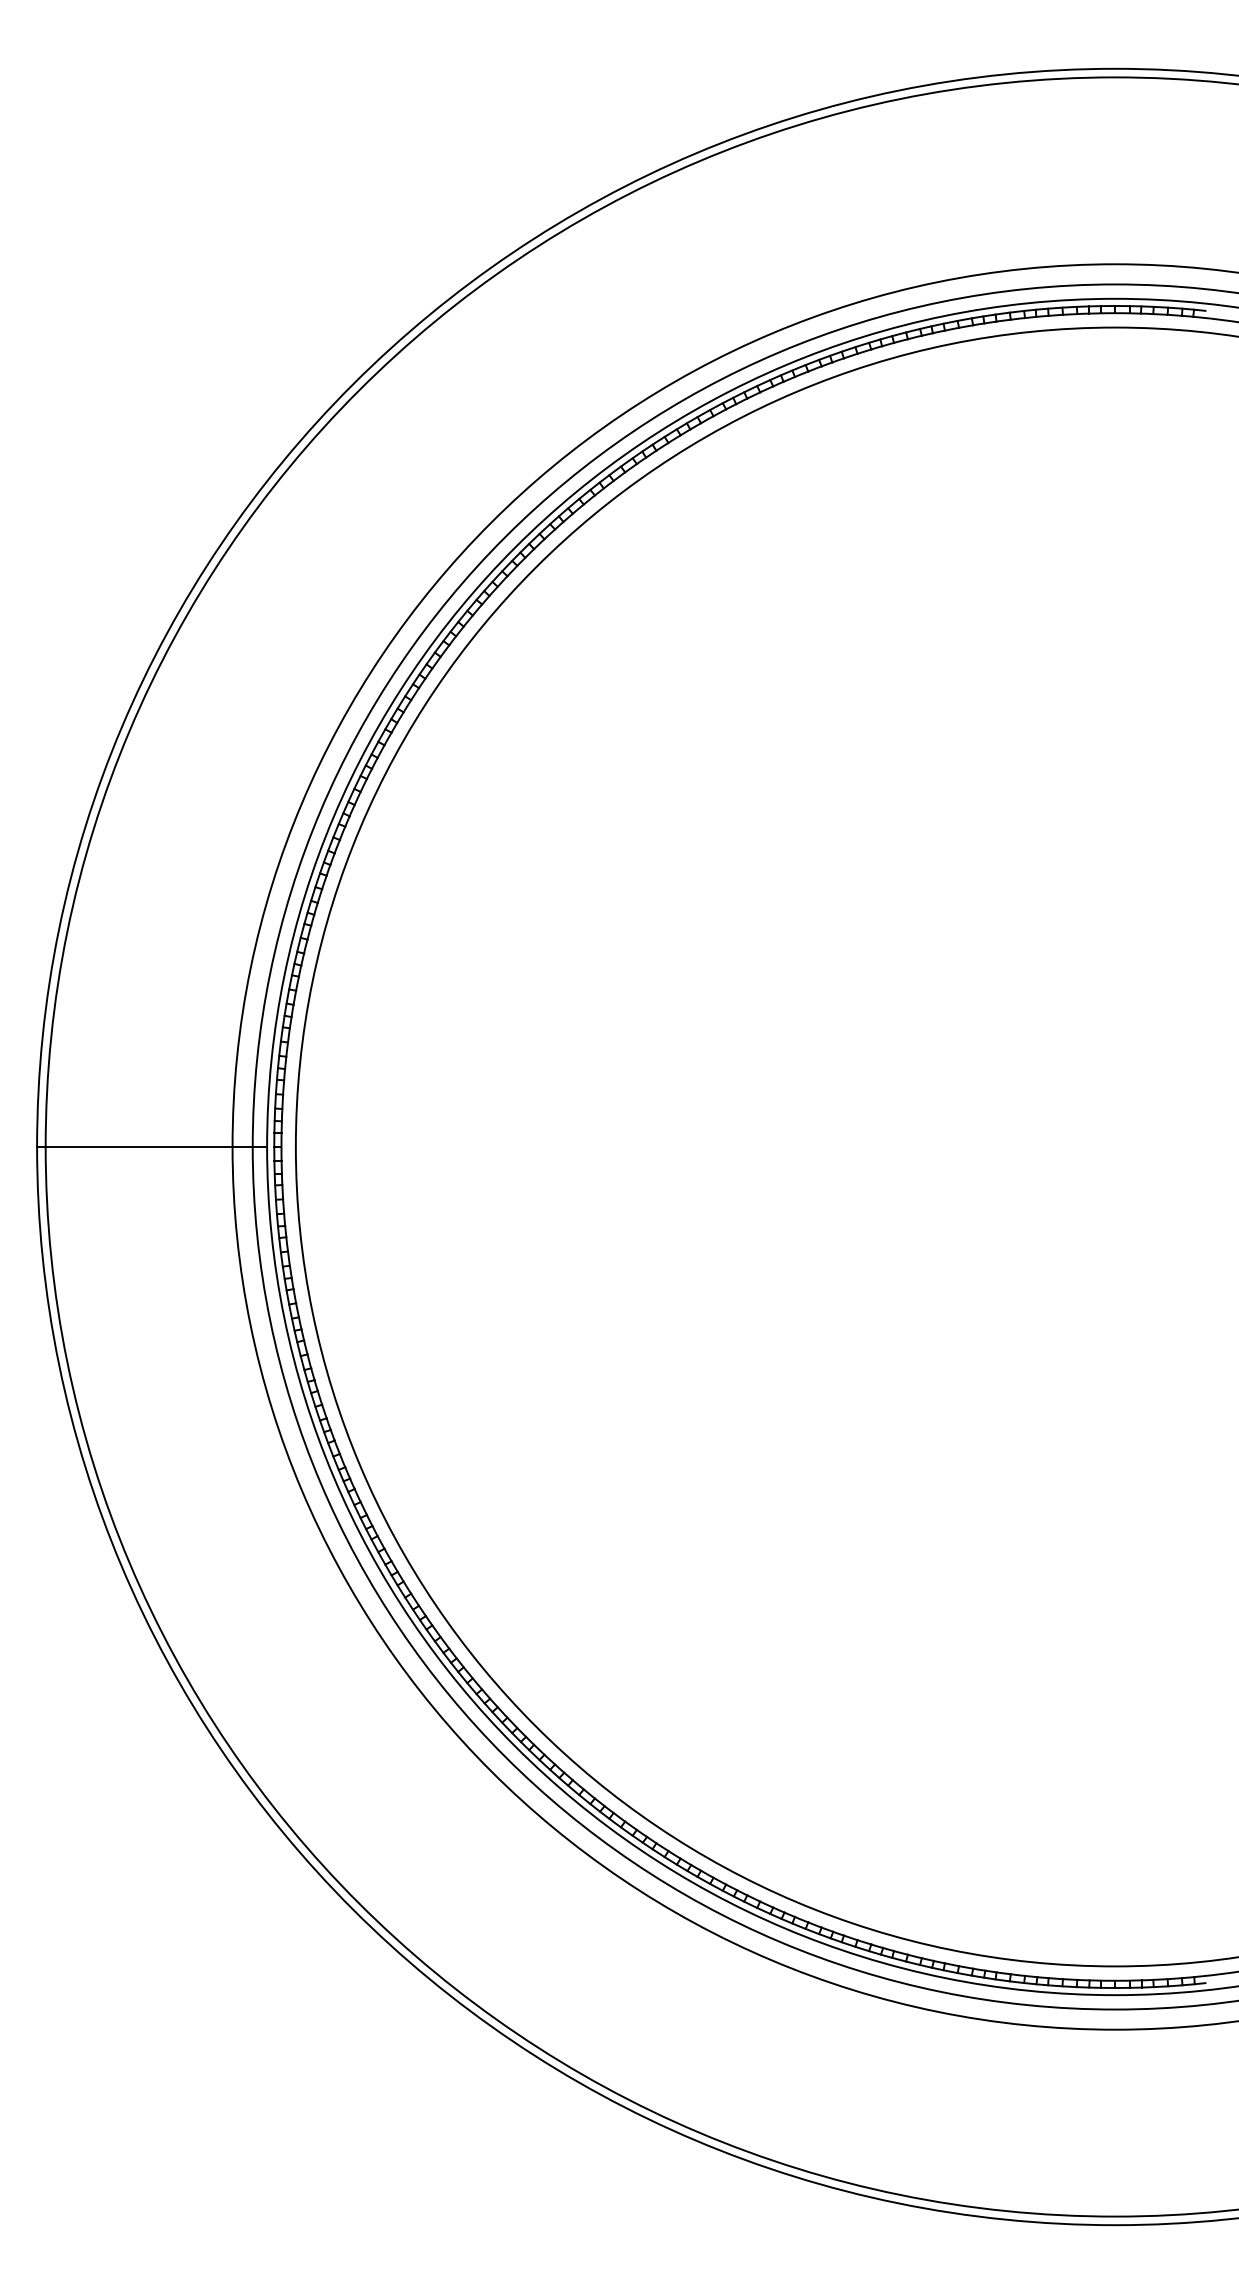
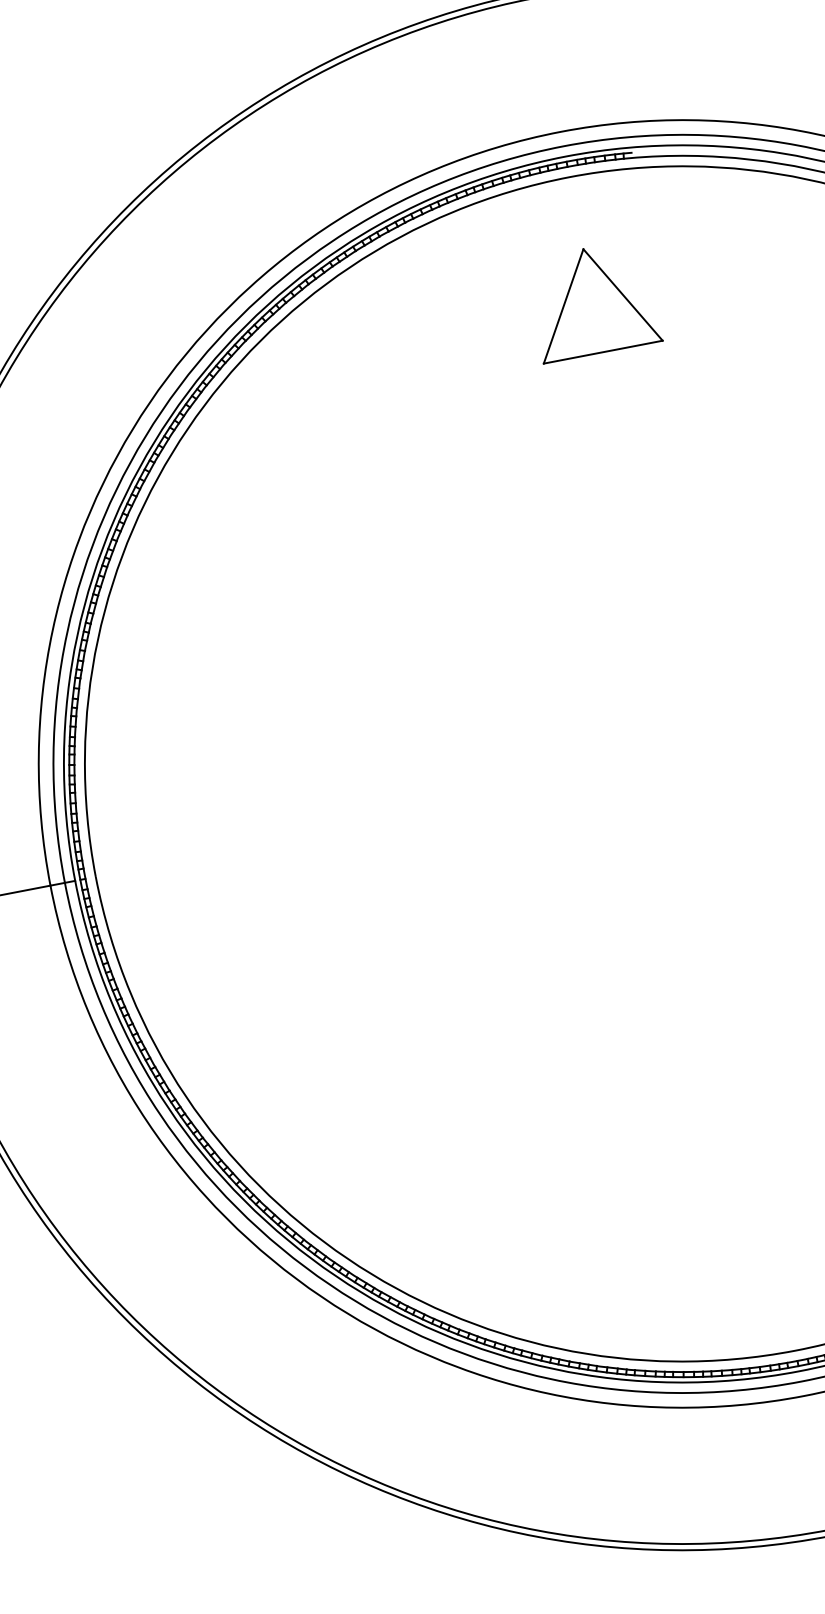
part: (1115, 499) -> (593, 300), added

